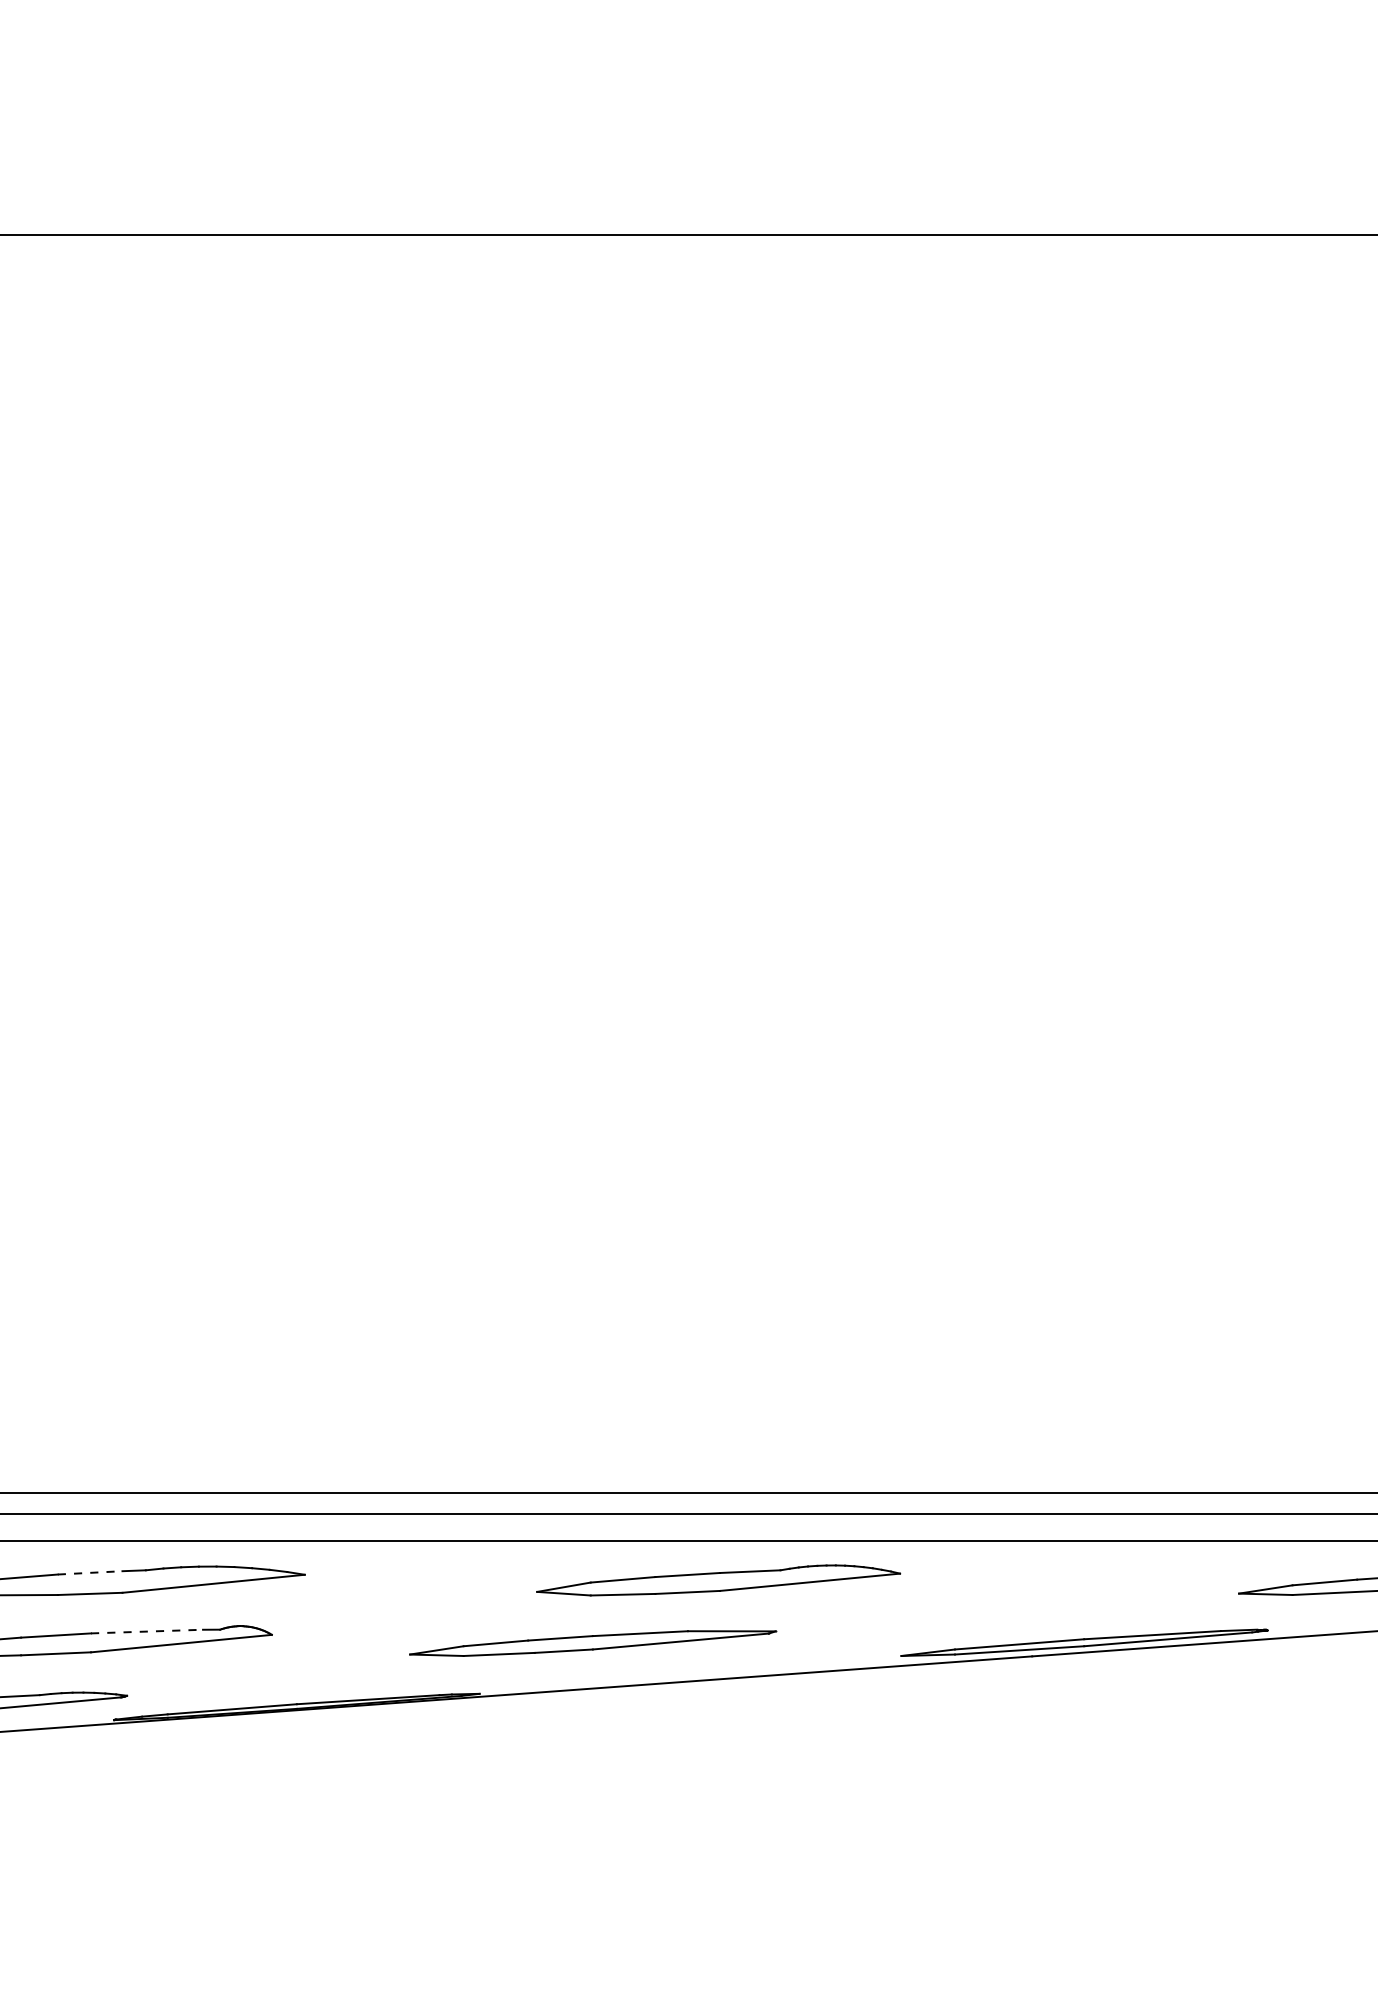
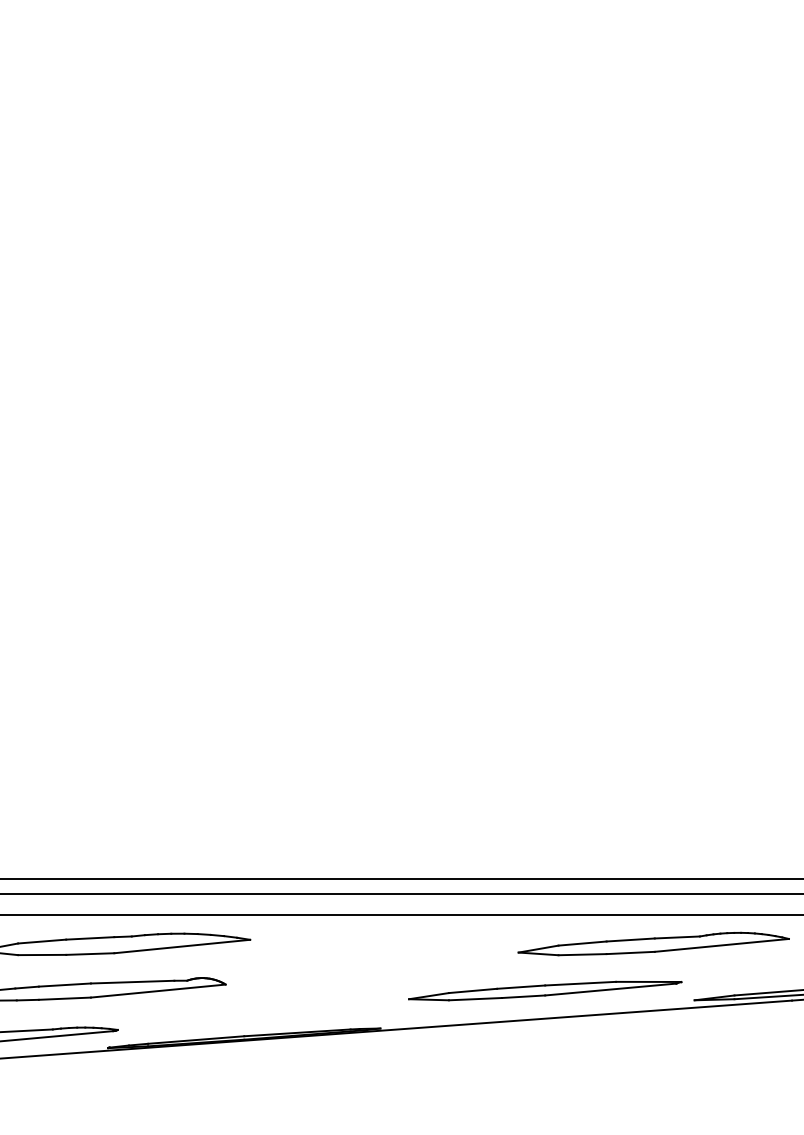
line: (90, 1572) -> (90, 938), dashed -> solid
part: (718, 1580) -> (653, 944), moved
line: (147, 1631) -> (133, 982), dashed -> solid
part: (593, 1643) -> (545, 991), moved

